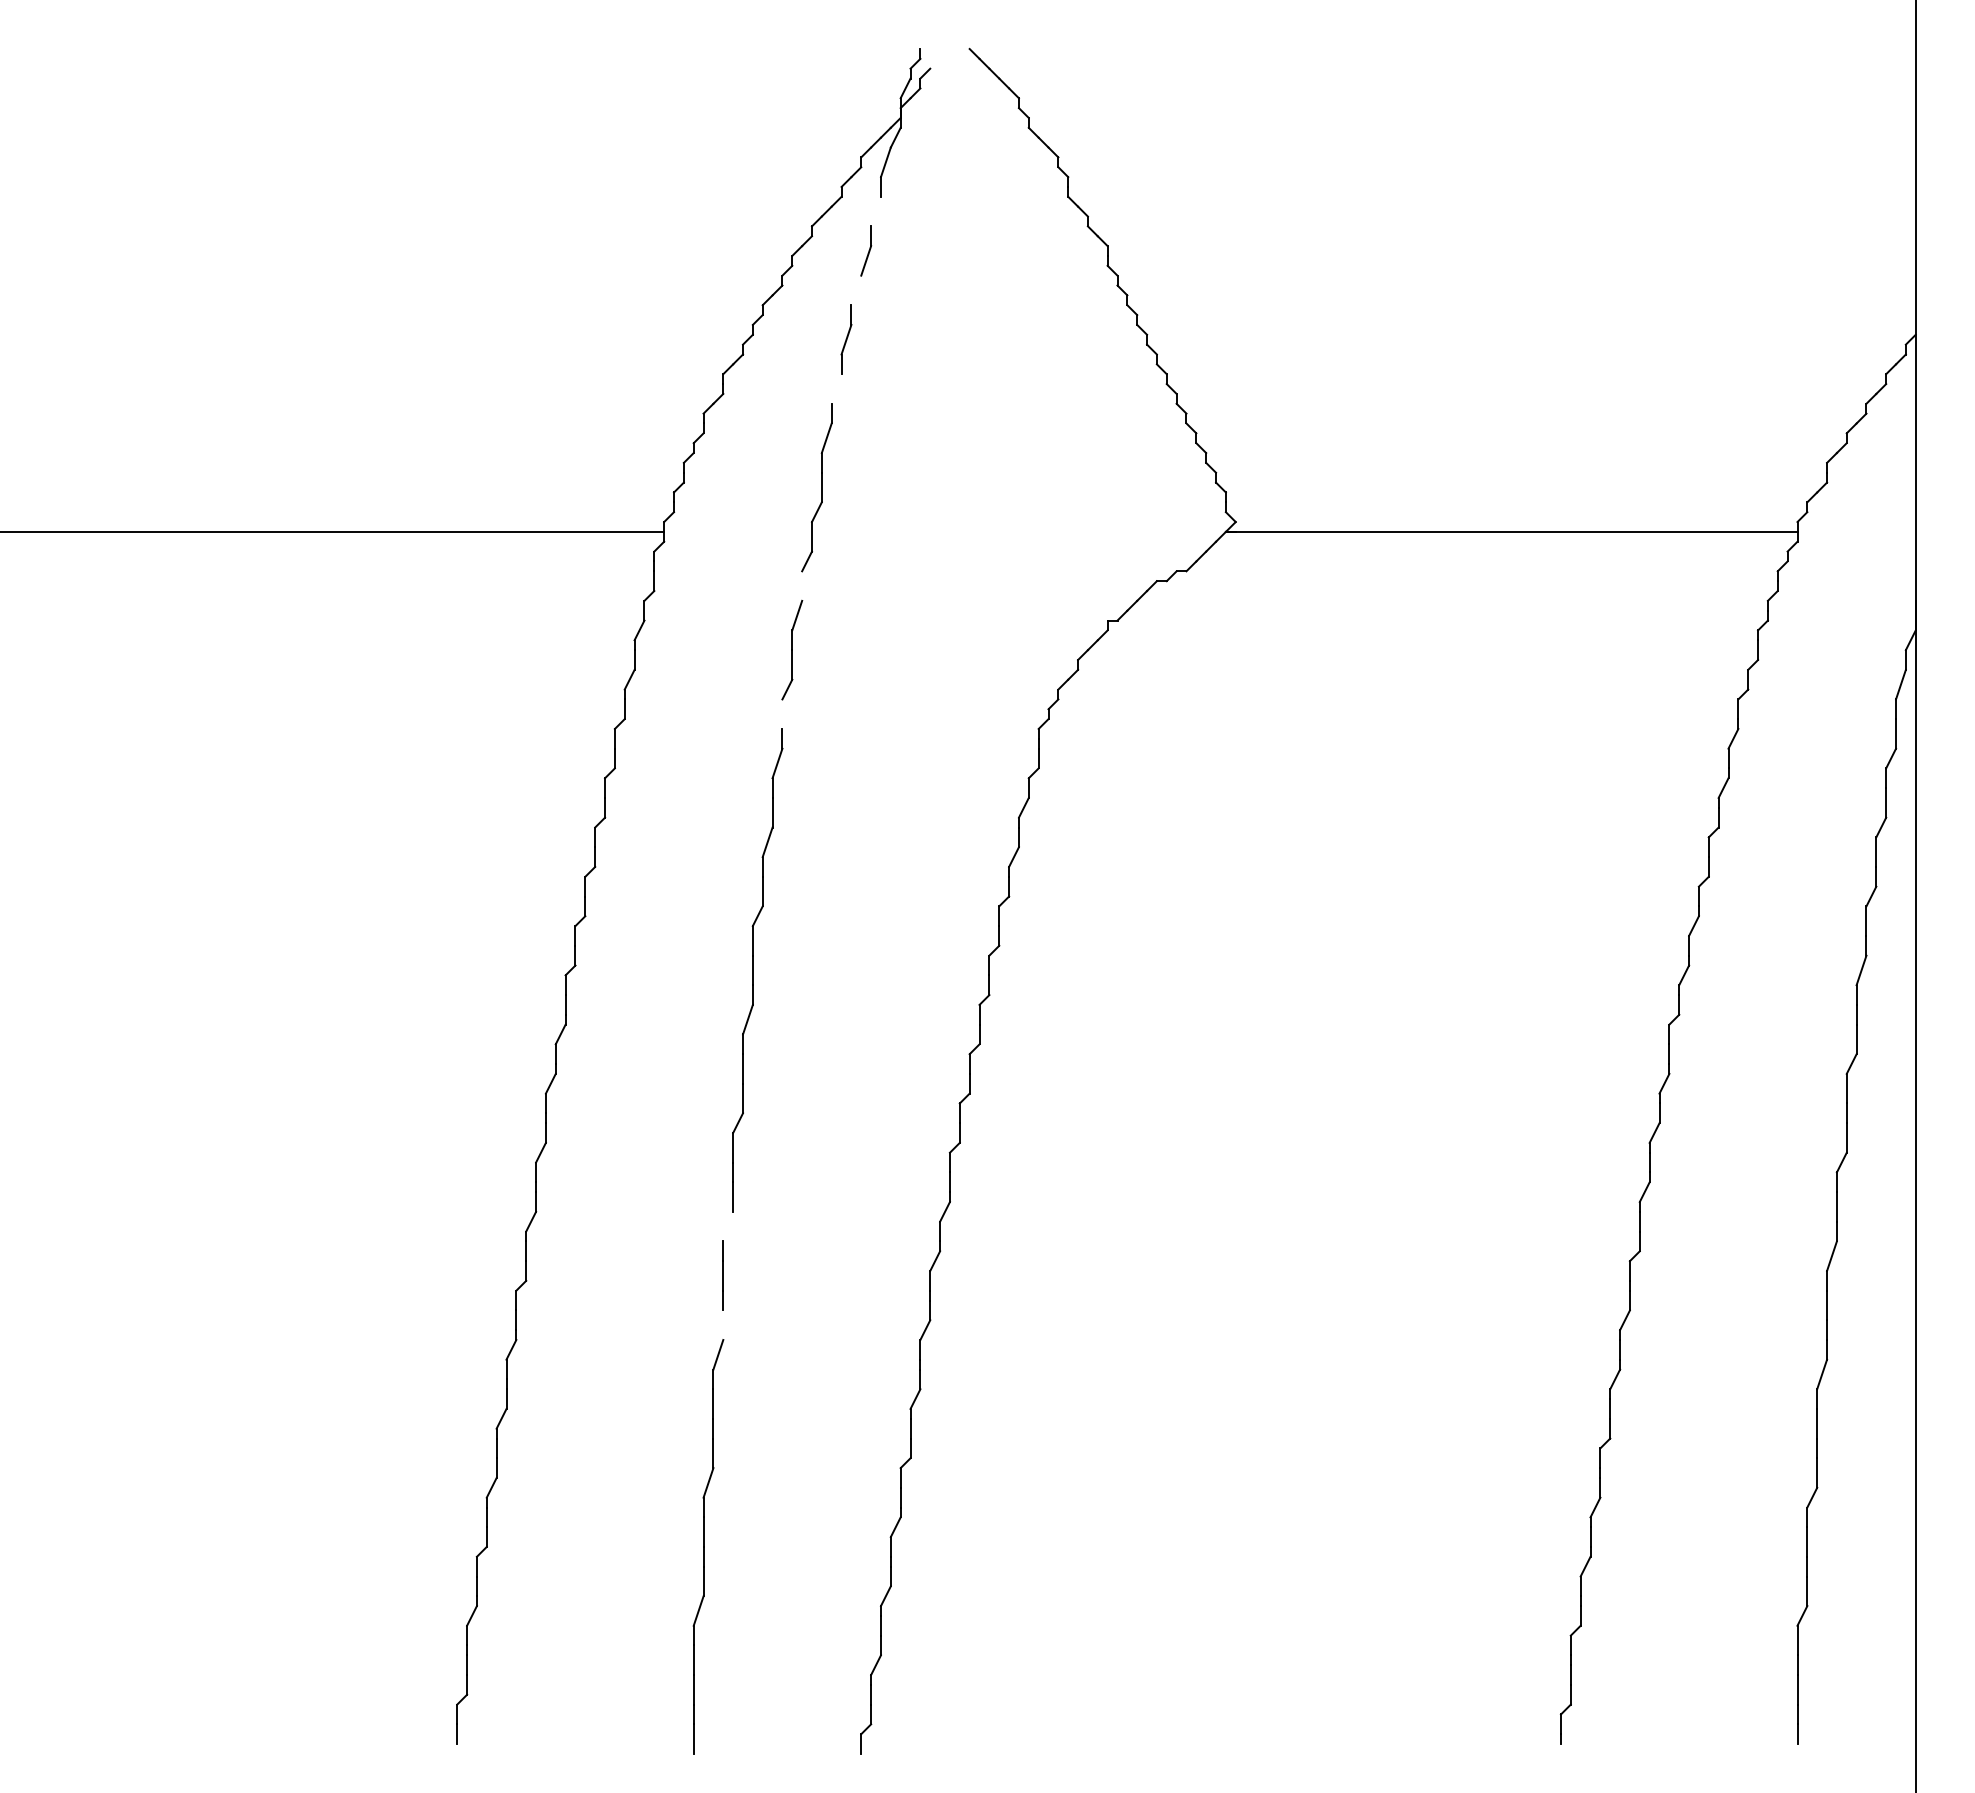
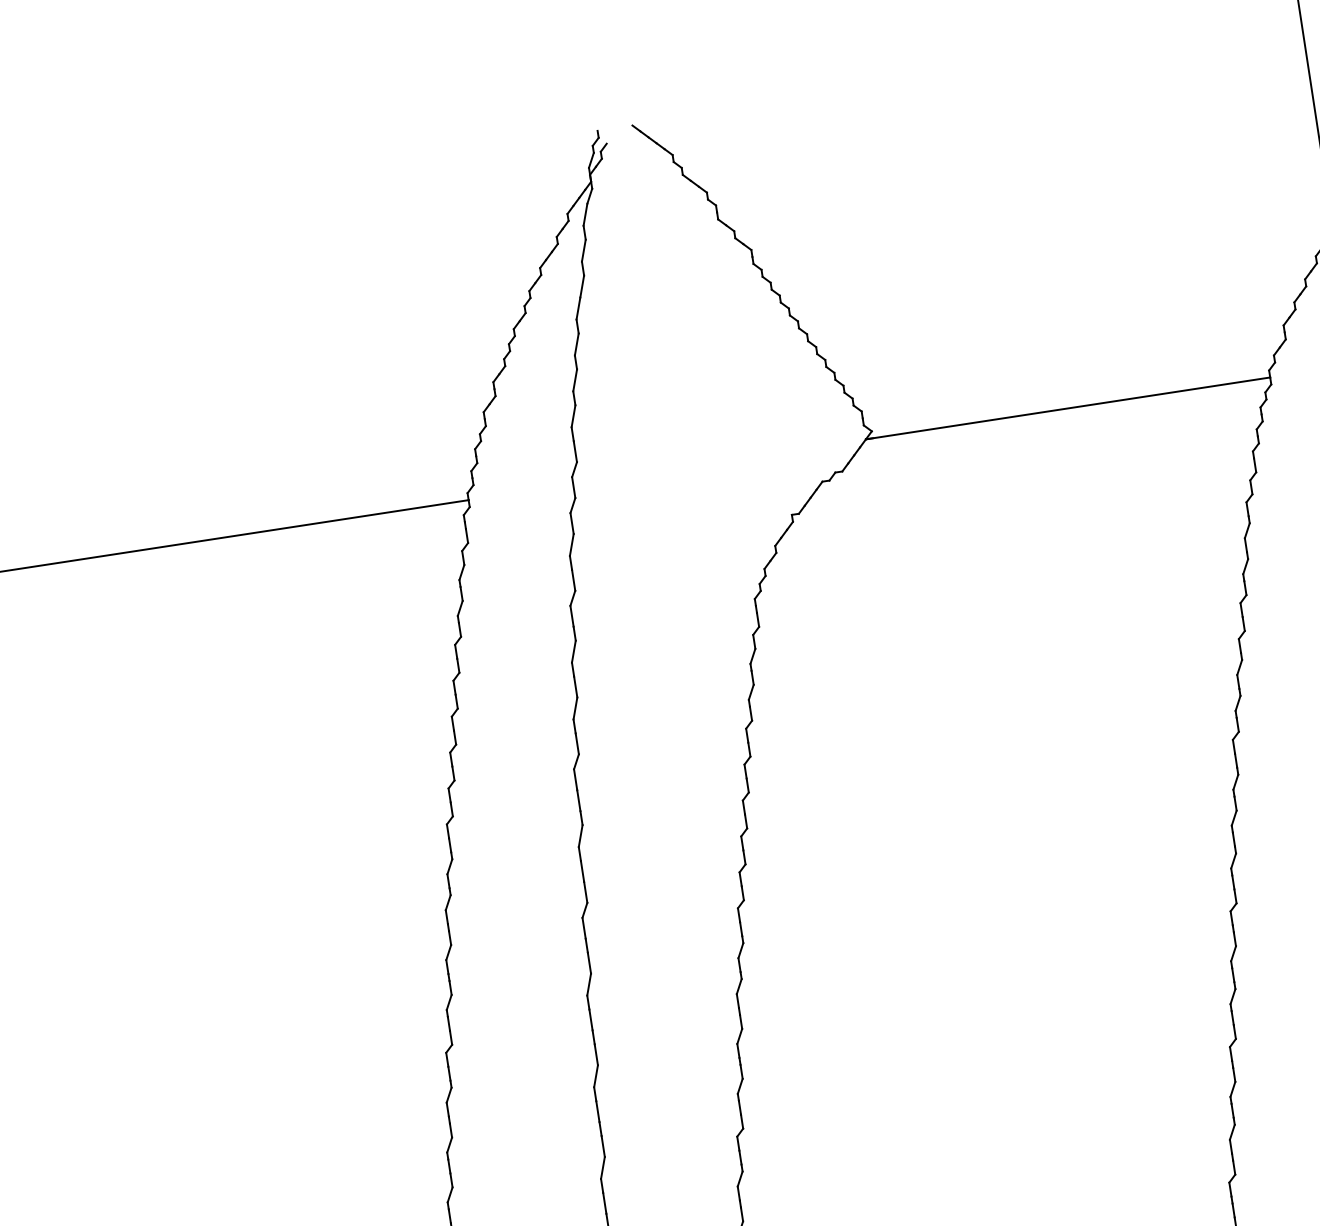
line: (875, 211) -> (583, 250), added
line: (856, 290) -> (578, 308), added
line: (836, 388) -> (575, 380), added
line: (802, 585) -> (572, 523), added
line: (782, 713) -> (572, 615), added
line: (728, 1226) -> (589, 984), added
line: (723, 1324) -> (596, 1054), added

